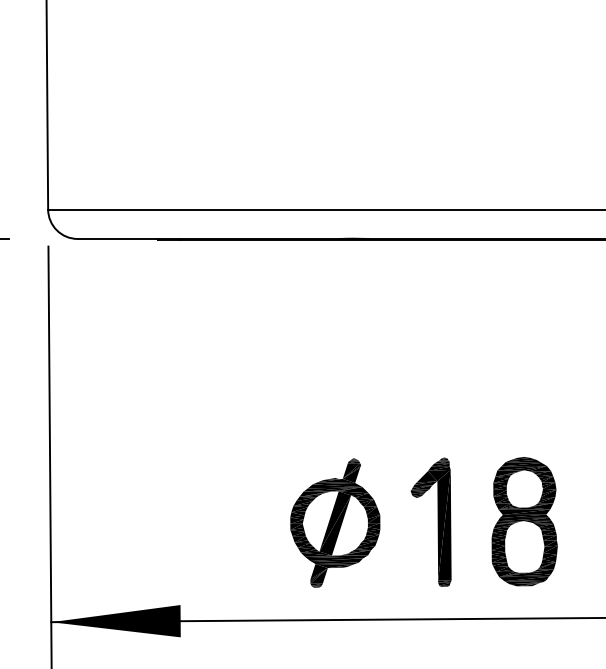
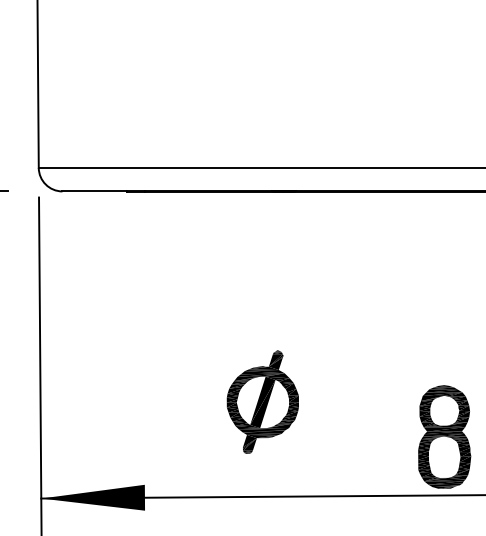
part: (524, 521) -> (444, 436), moved
part: (334, 522) -> (262, 401), moved
part: (430, 522) -> (345, 418), removed

